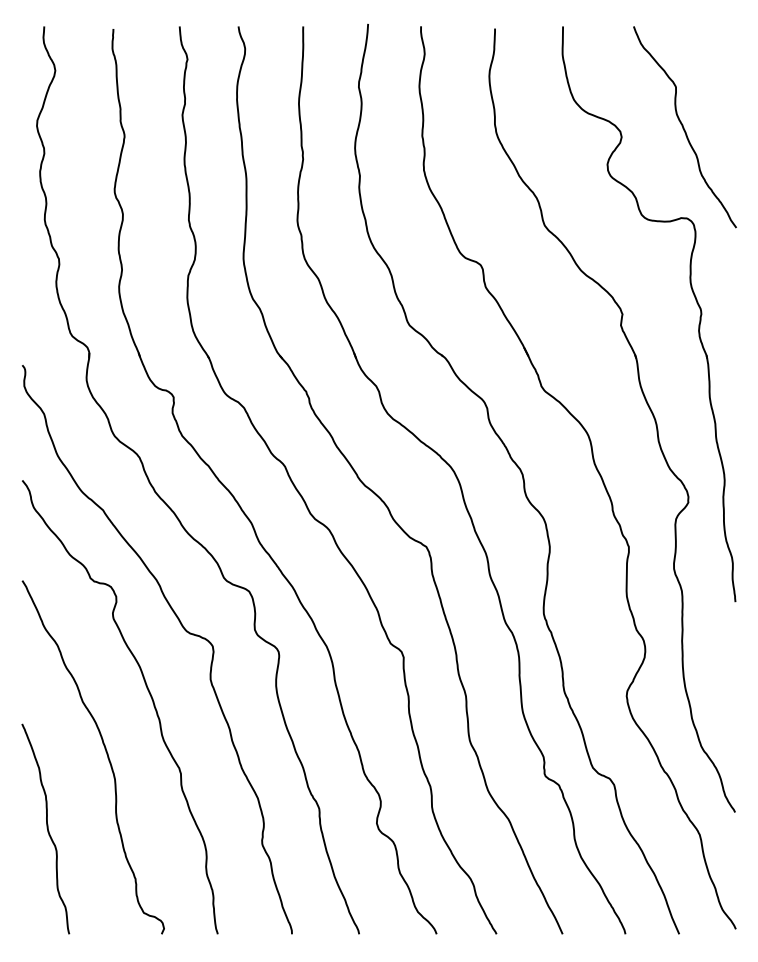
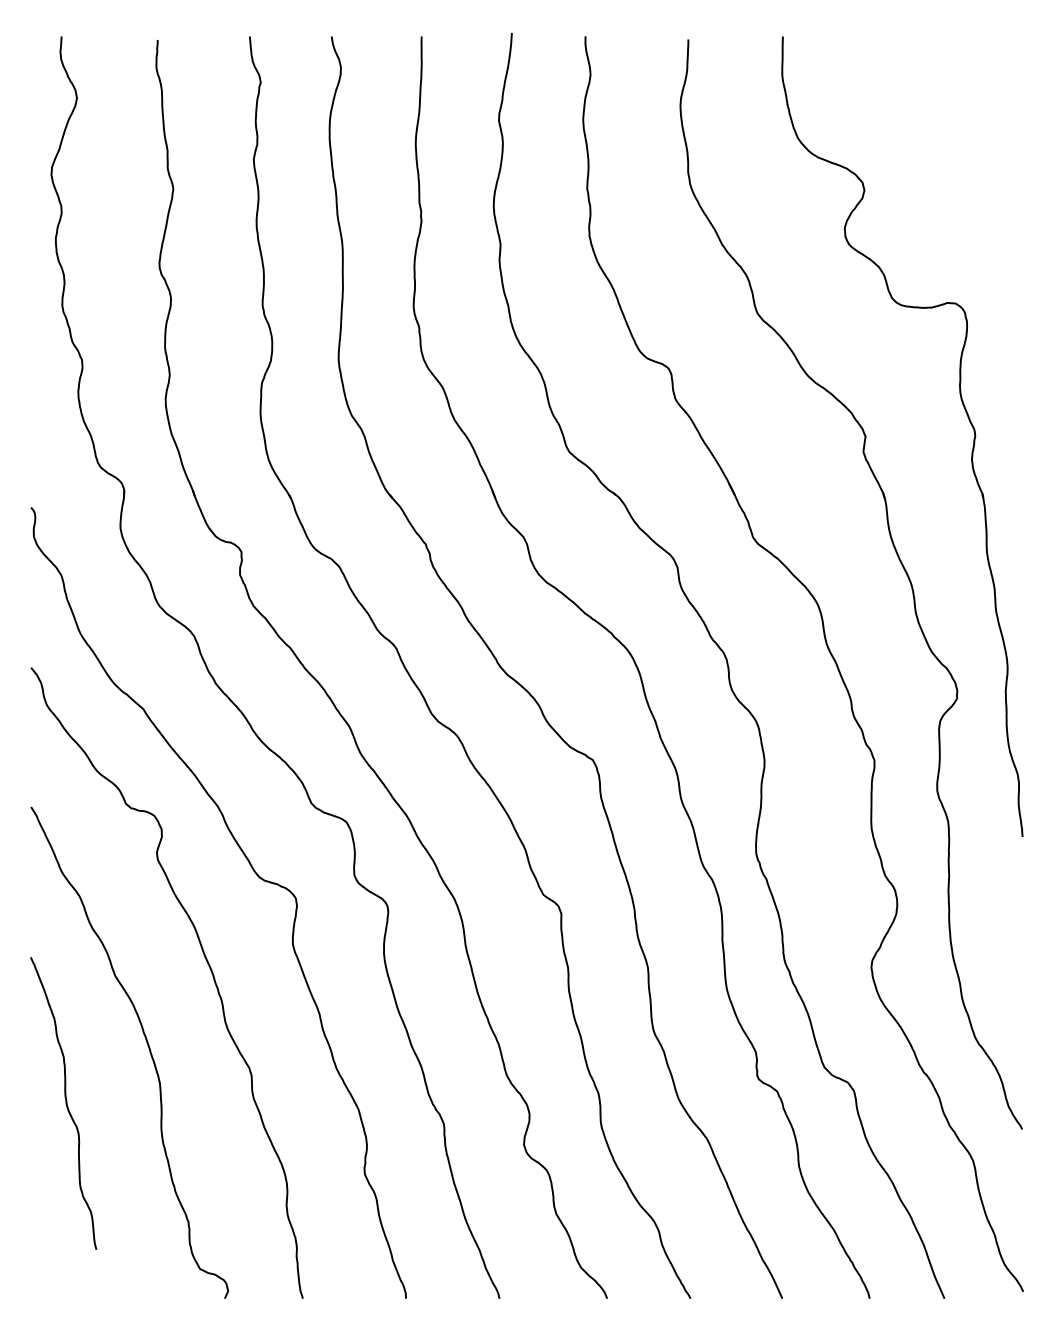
curve: (684, 127) -> (951, 177), removed
curve: (47, 829) -> (65, 1103), moved

